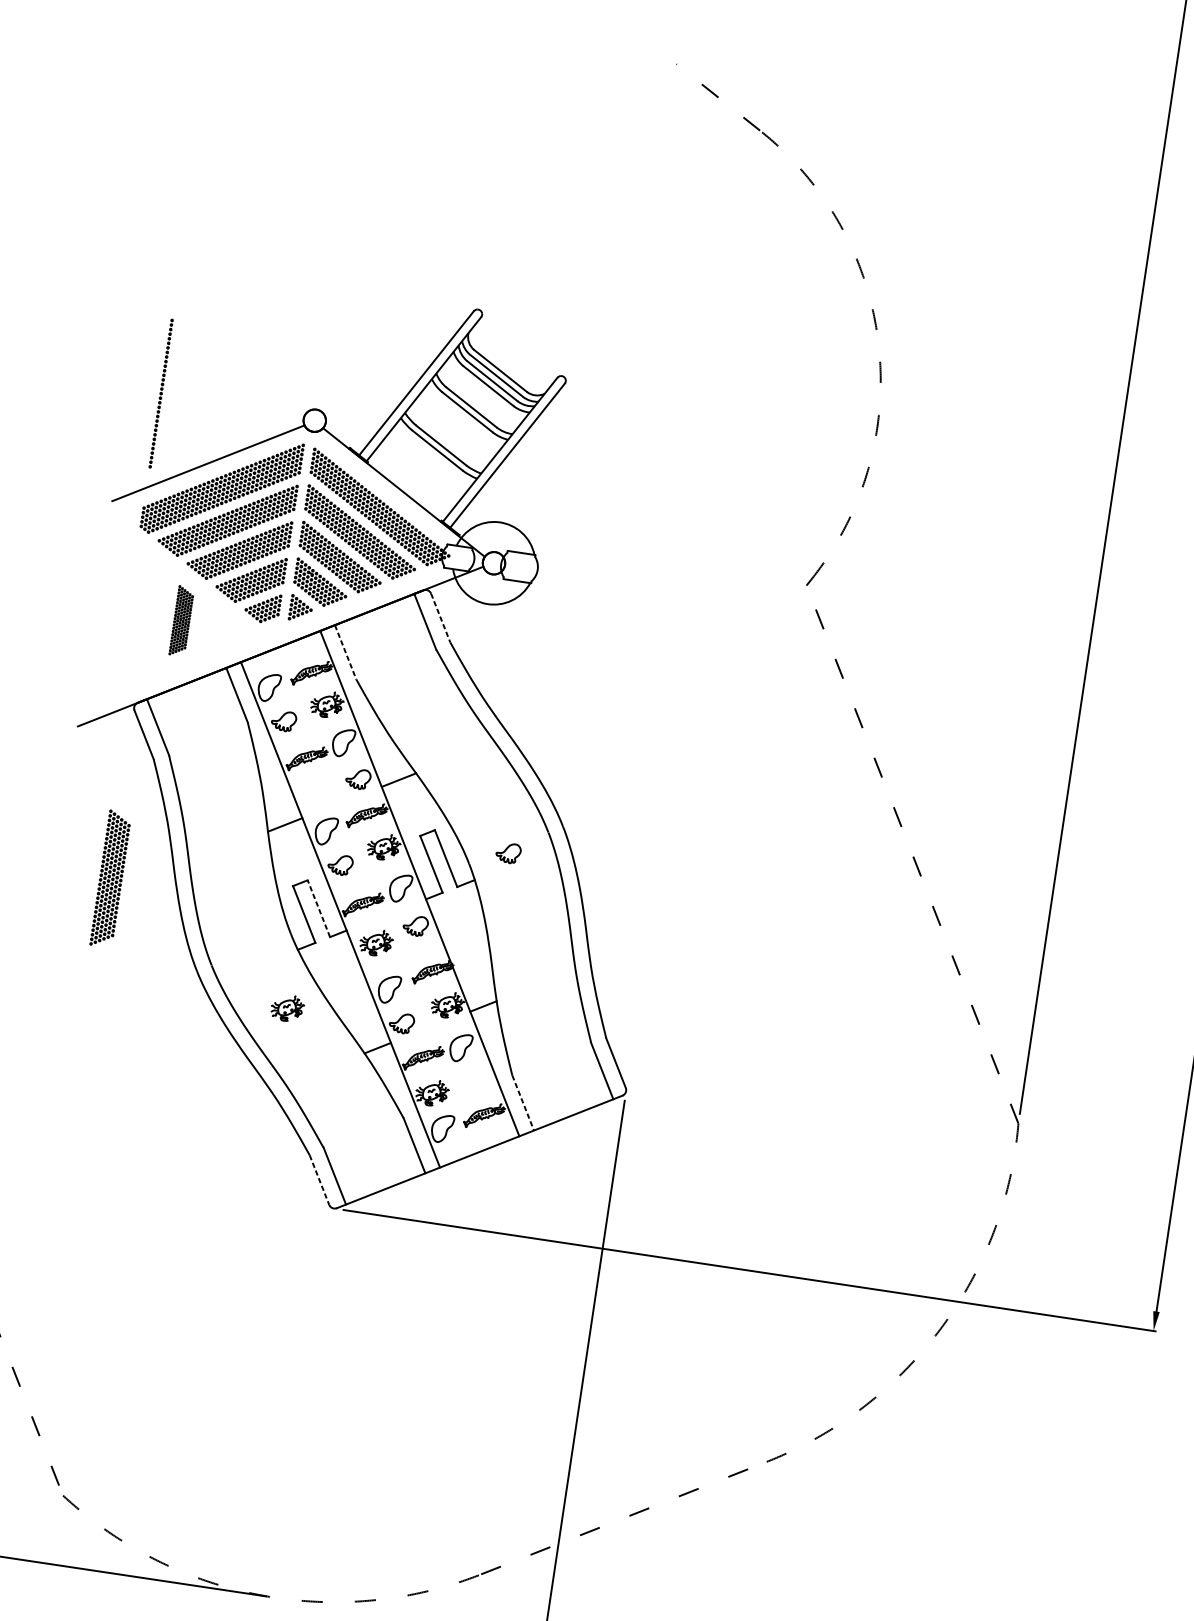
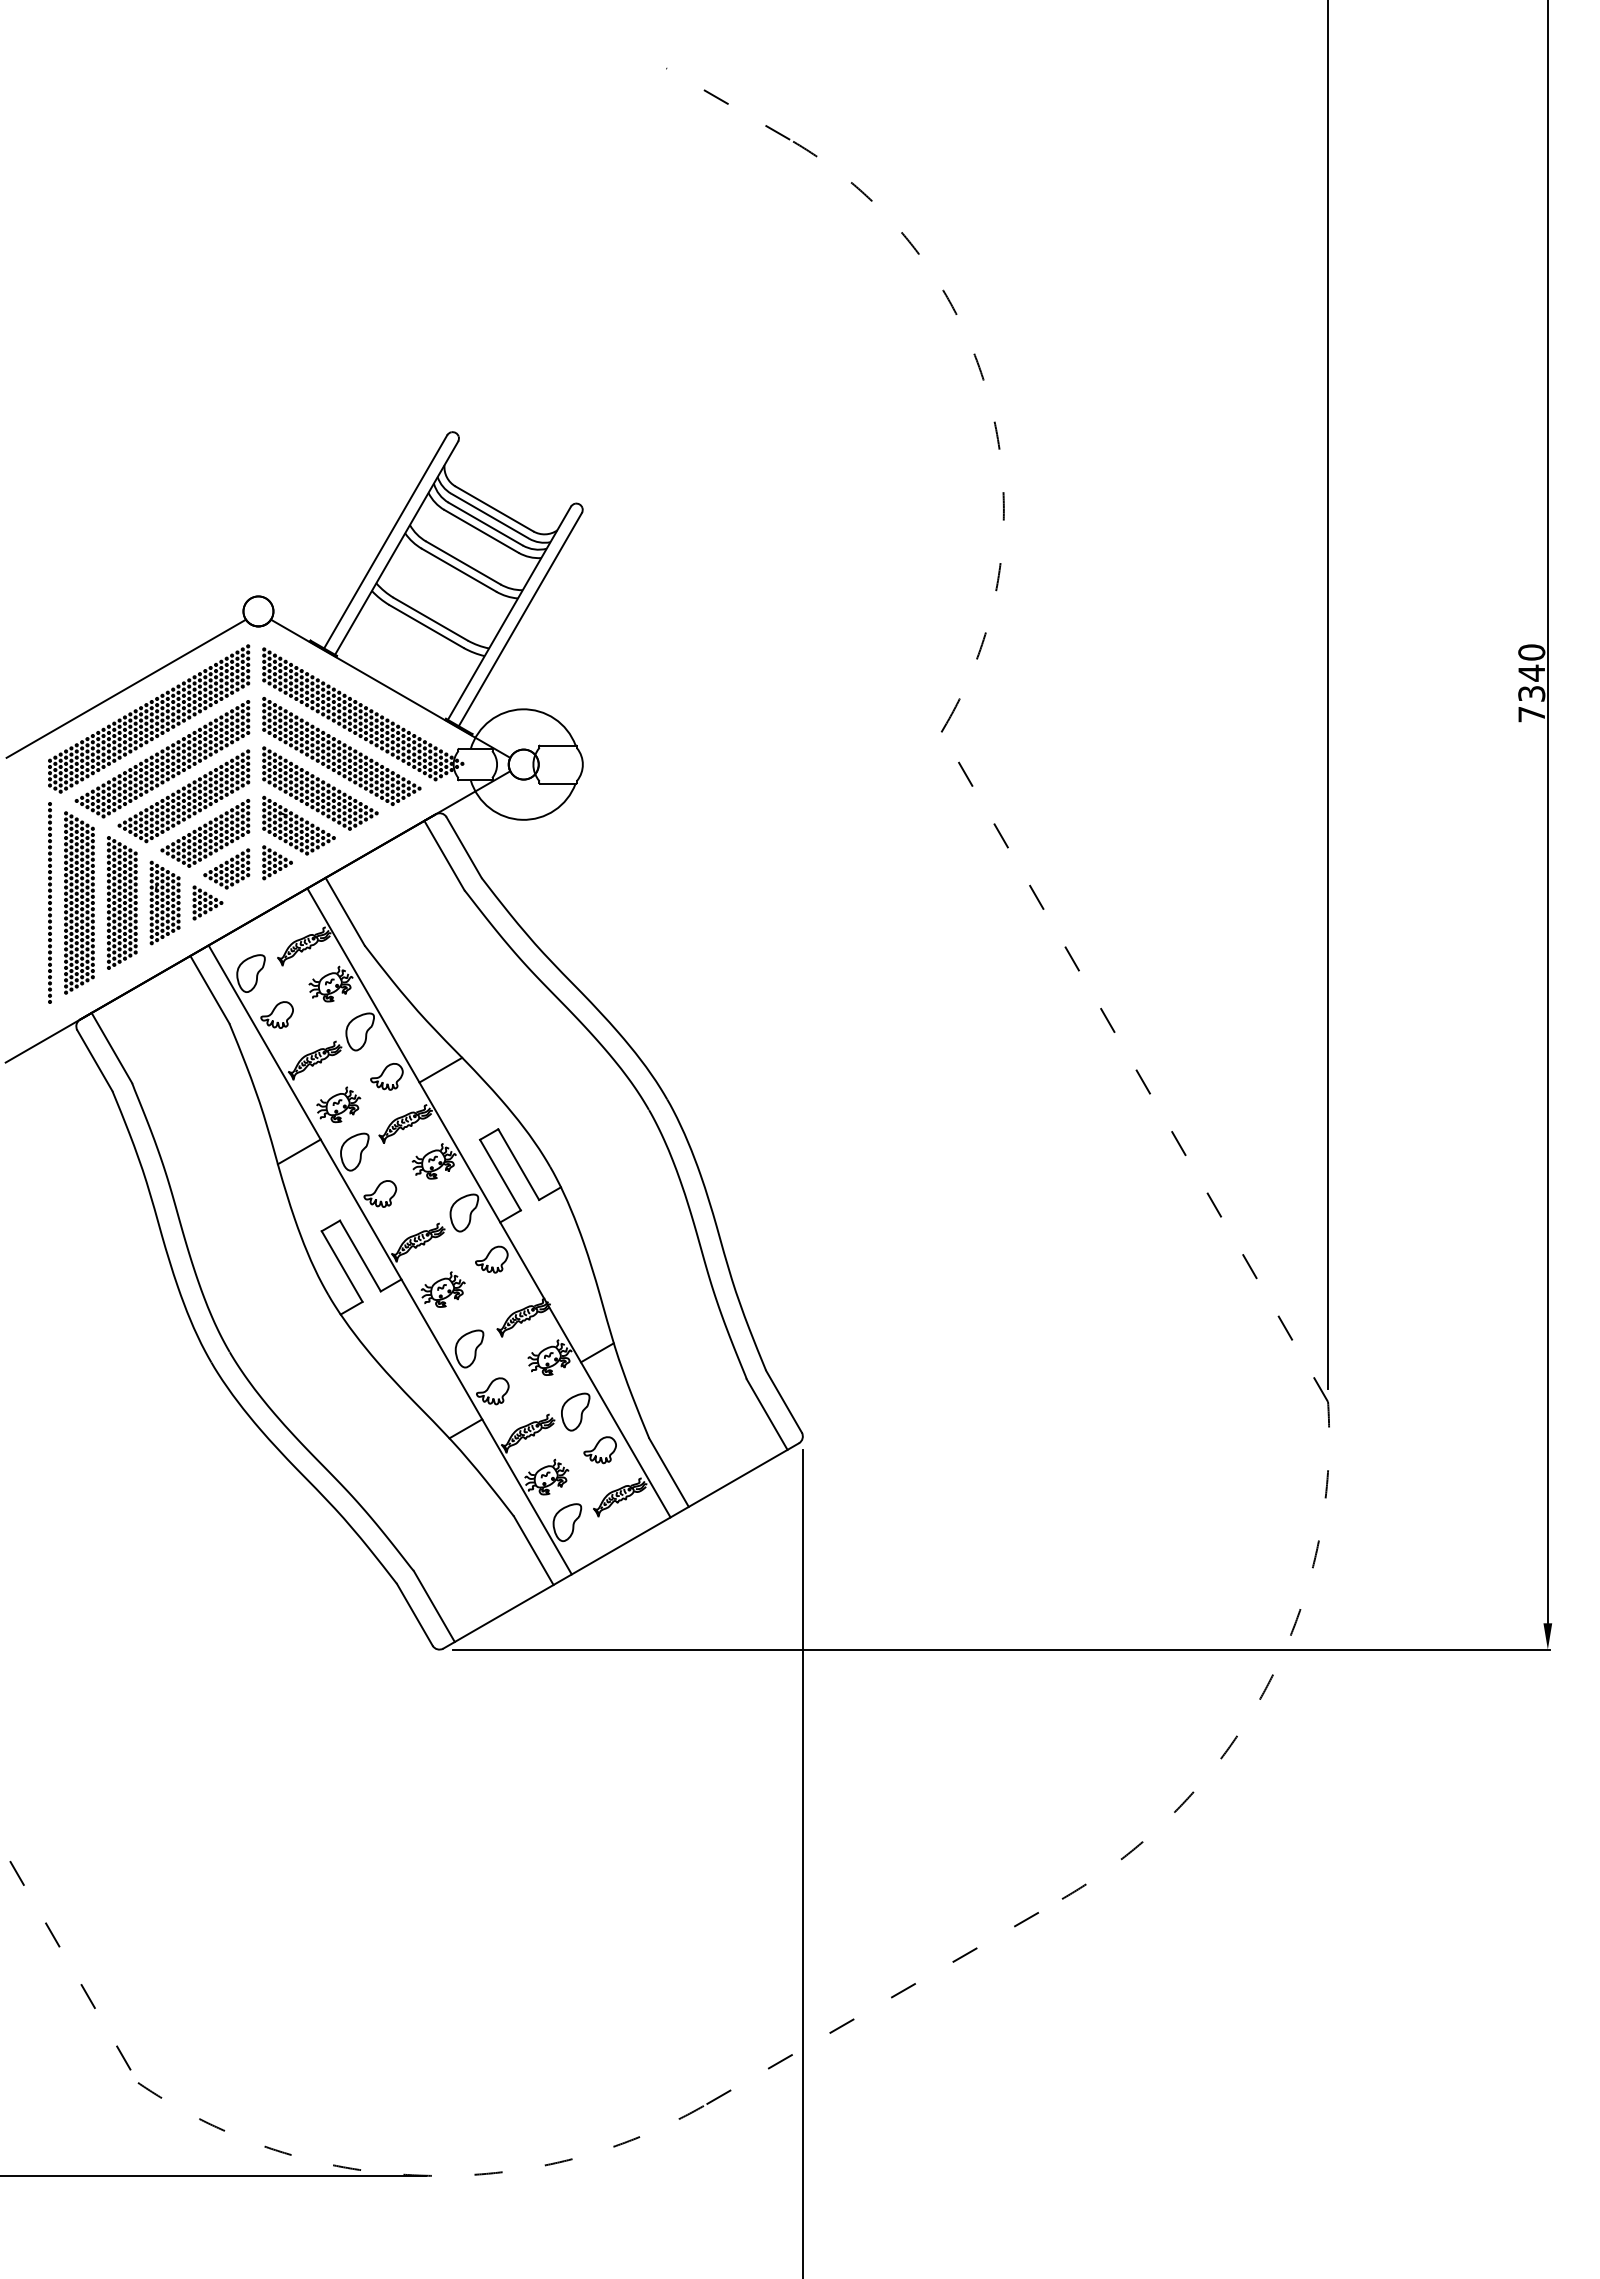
line: (160, 393) -> (49, 902), moved
line: (440, 618) -> (464, 848), dashed -> solid
part: (182, 620) -> (122, 902), size x1.43
part: (213, 625) -> (164, 902), added
part: (244, 630) -> (207, 902), added
line: (345, 652) -> (345, 912), dashed -> solid
part: (507, 853) -> (599, 1450), moved
part: (110, 878) -> (79, 902), moved
line: (318, 909) -> (360, 1256), dashed -> solid
part: (287, 1007) -> (338, 1104), moved
line: (523, 1102) -> (669, 1472), dashed -> solid
line: (319, 1179) -> (414, 1614), dashed -> solid

